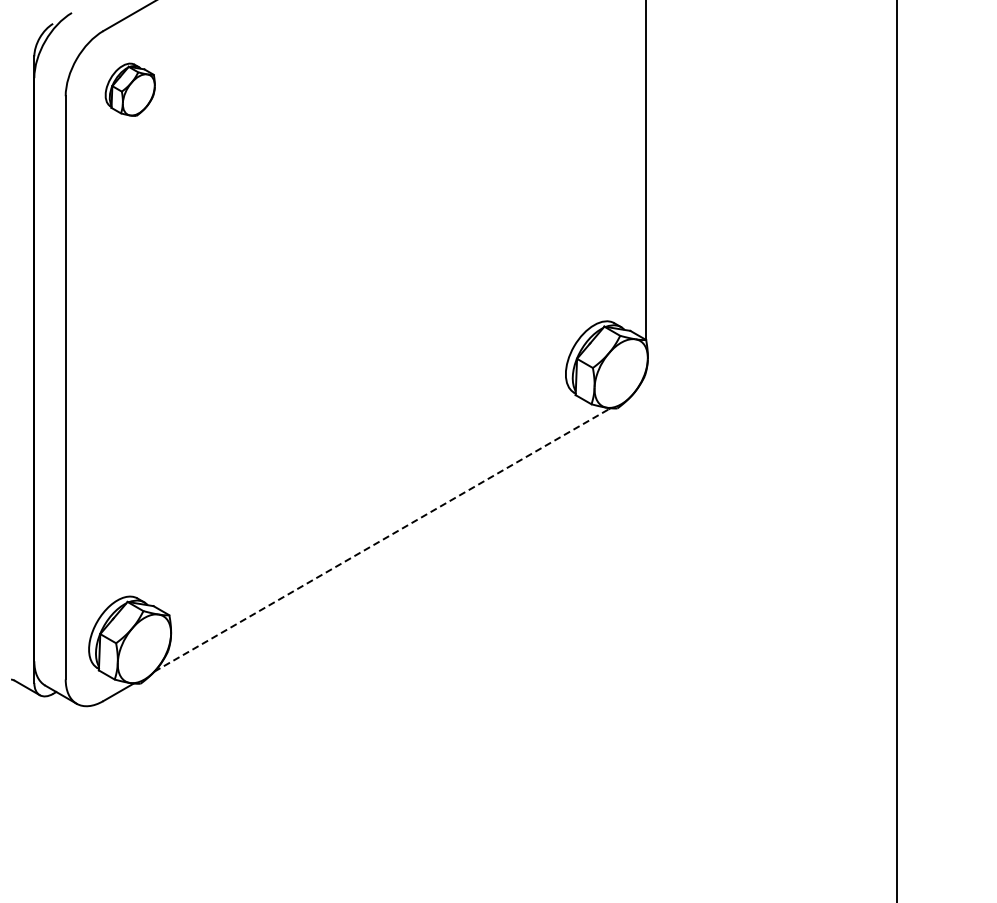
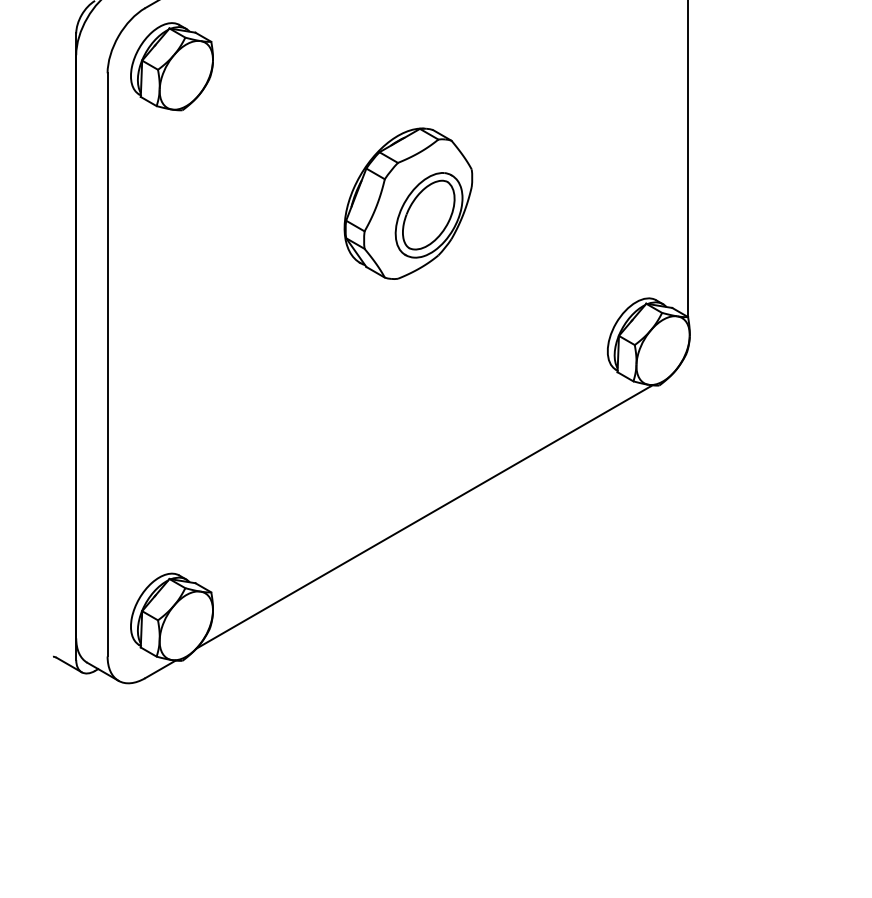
part: (130, 89) -> (172, 66), size x1.67
part: (366, 226) -> (408, 203), added
line: (381, 540) -> (423, 517), dashed -> solid

